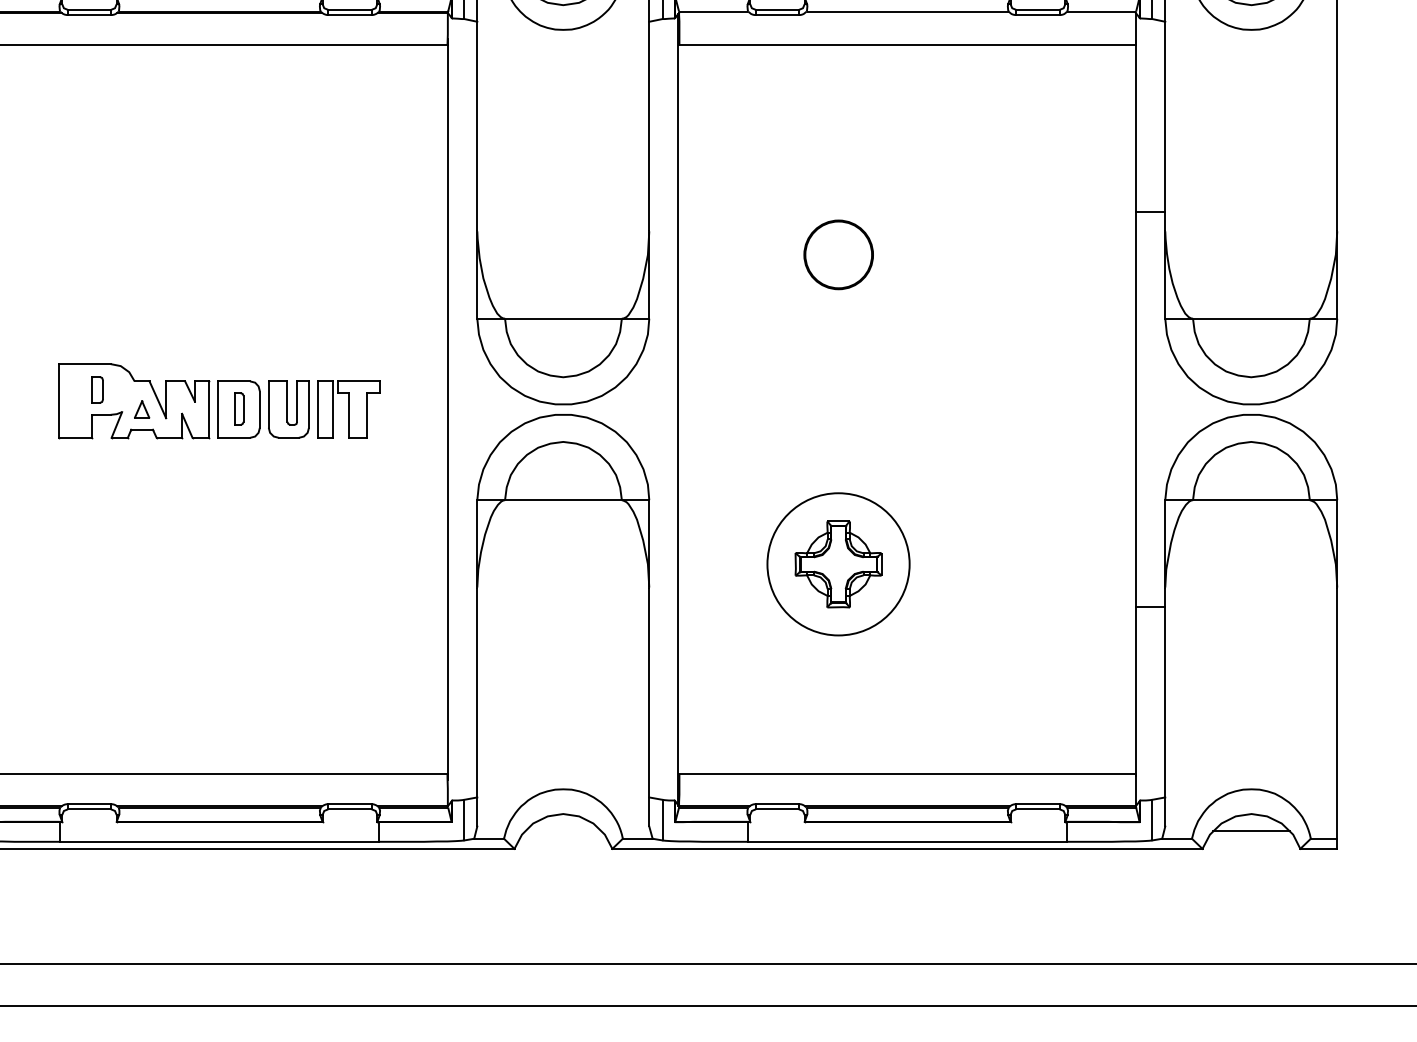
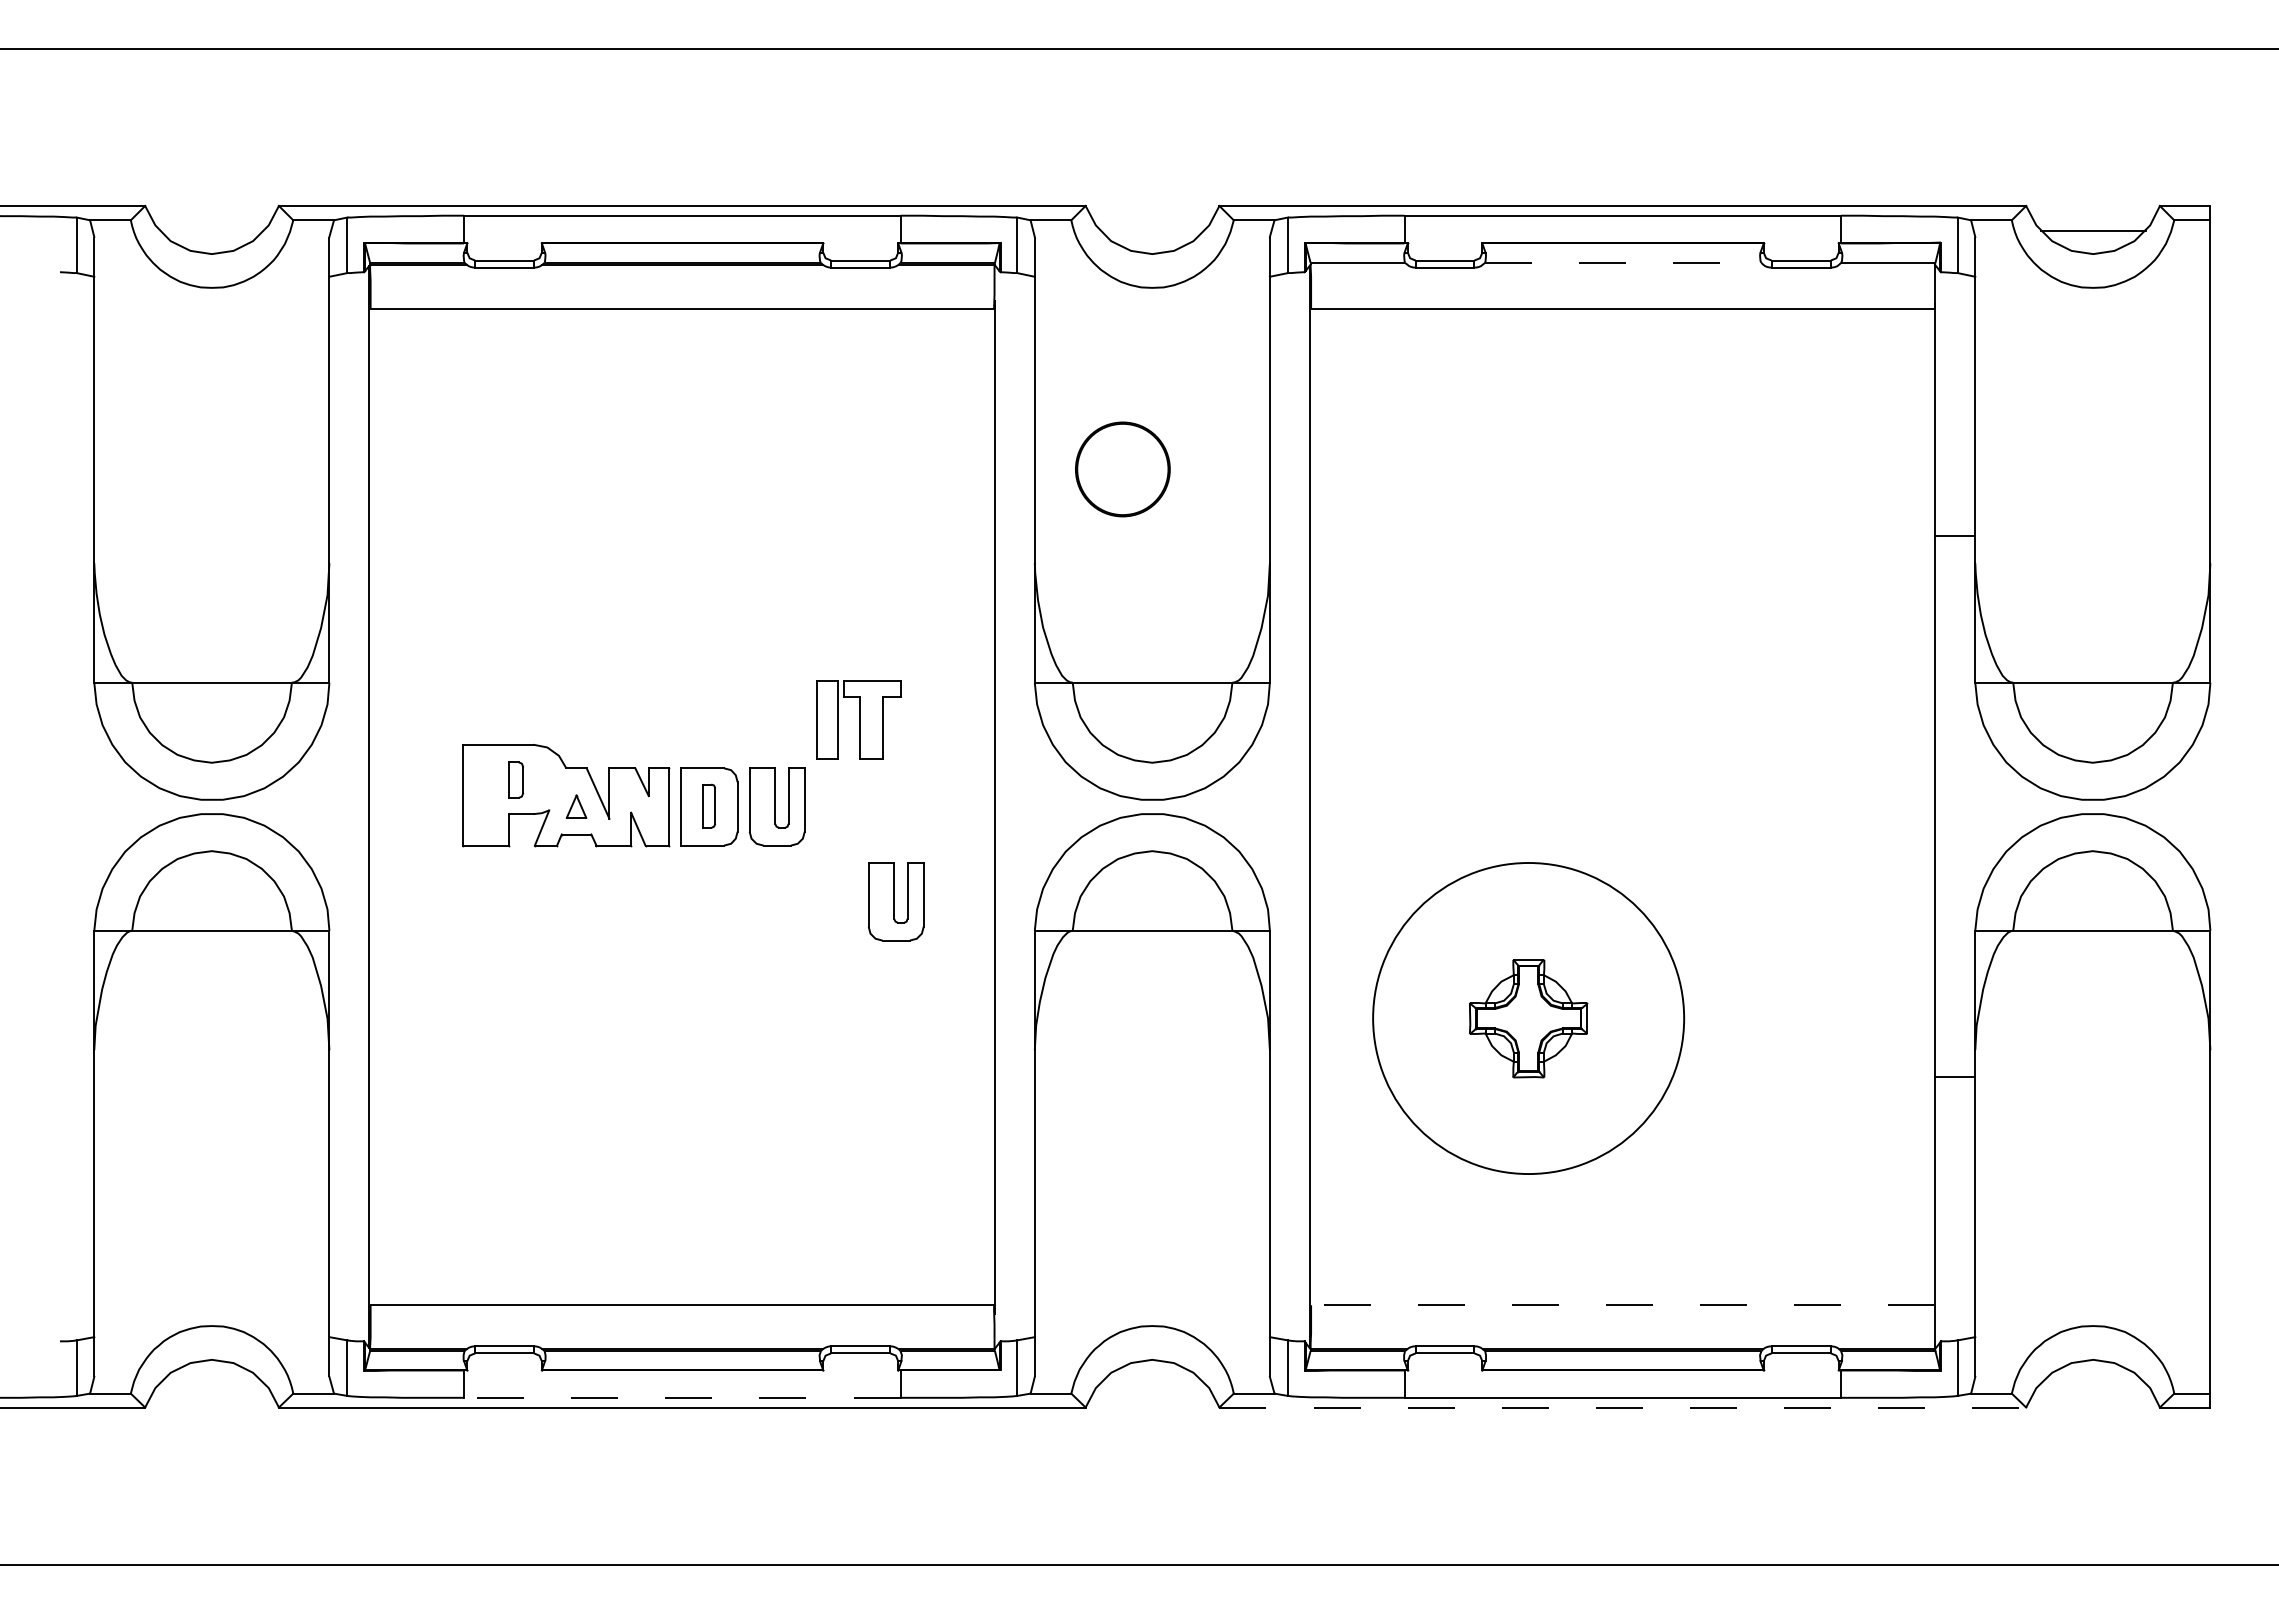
line: (907, 11) -> (1623, 262), solid -> dashed
part: (838, 254) -> (1122, 469), moved
part: (348, 409) -> (858, 719), moved
part: (376, 478) -> (896, 901), added
circle: (838, 564) -> (1528, 1018), size x1.6
line: (907, 774) -> (1623, 1305), solid -> dashed
line: (1251, 831) -> (2092, 1383), removed
line: (218, 841) -> (681, 1397), solid -> dashed
line: (907, 848) -> (1623, 1407), solid -> dashed

